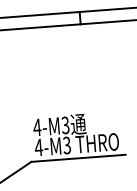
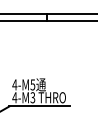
text: (64, 124) -> (32, 84), 4-M3 -> 4-M5

